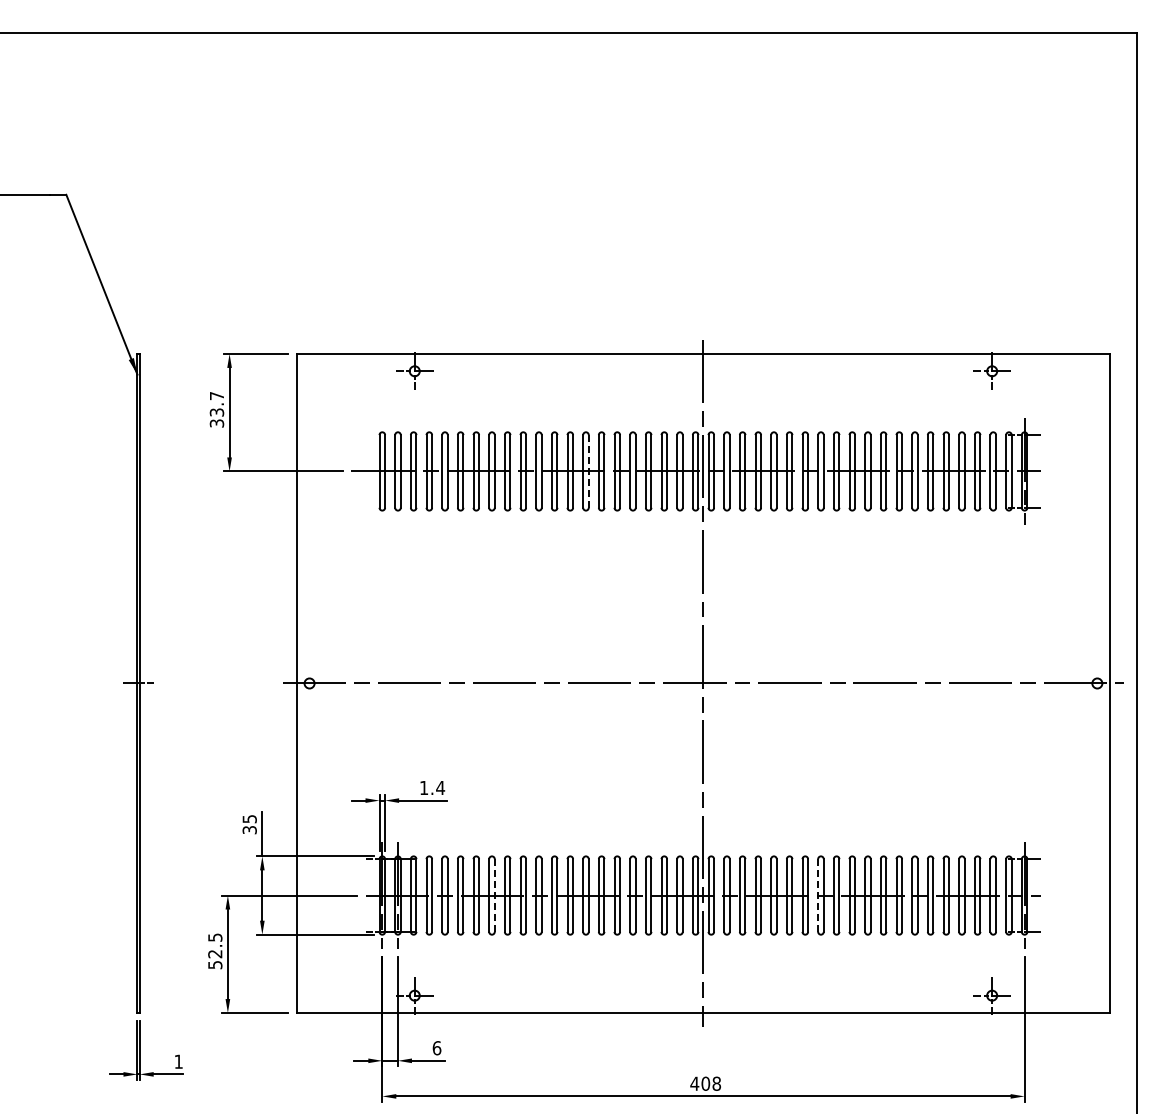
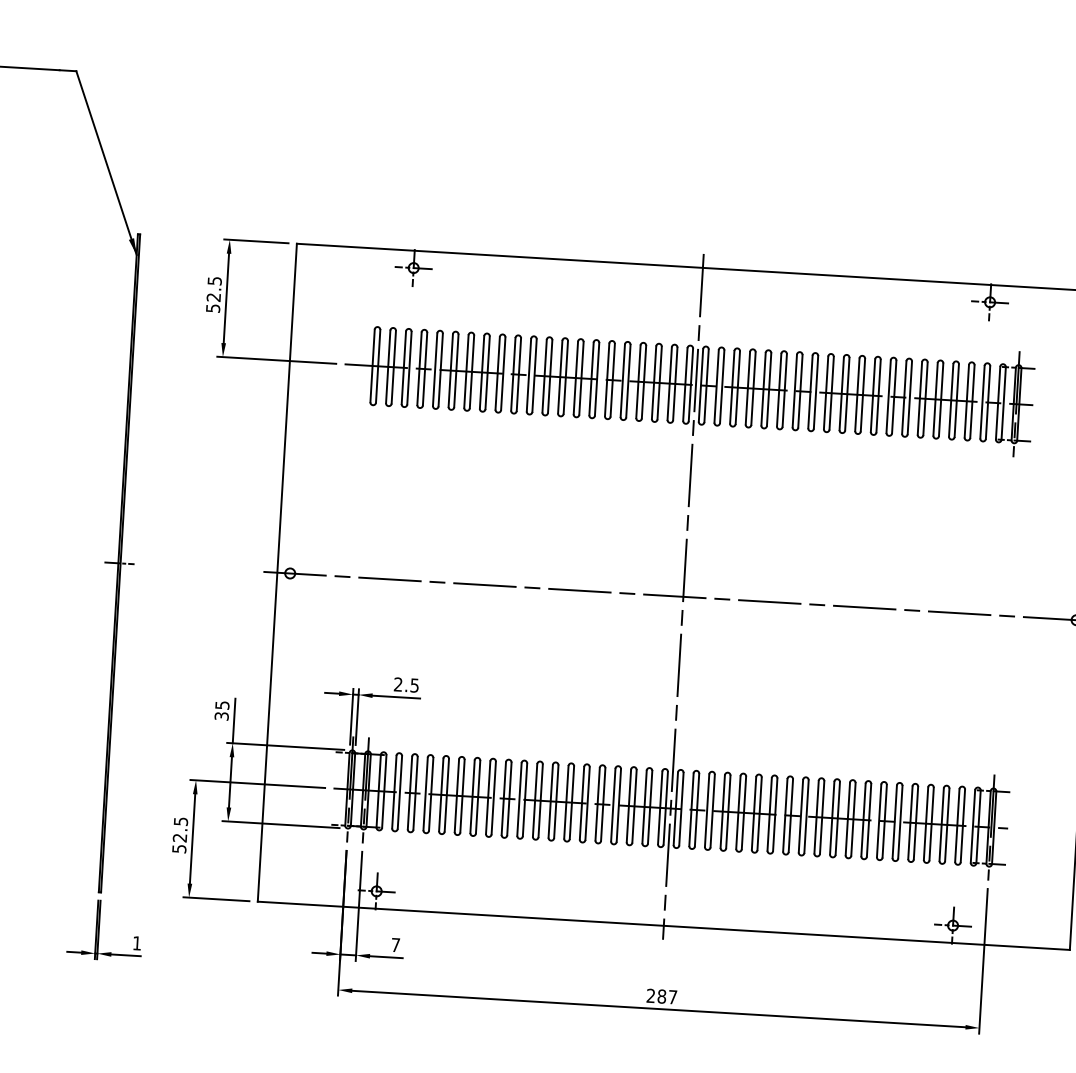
text: (216, 409) -> (213, 294), 33.7 -> 52.5
line: (588, 471) -> (581, 378), dashed -> solid
text: (432, 787) -> (406, 684), 1.4 -> 2.5
line: (818, 895) -> (785, 815), dashed -> solid
line: (494, 896) -> (462, 797), dashed -> solid
text: (436, 1048) -> (395, 945), 6 -> 7
text: (705, 1083) -> (661, 996), 408 -> 287

